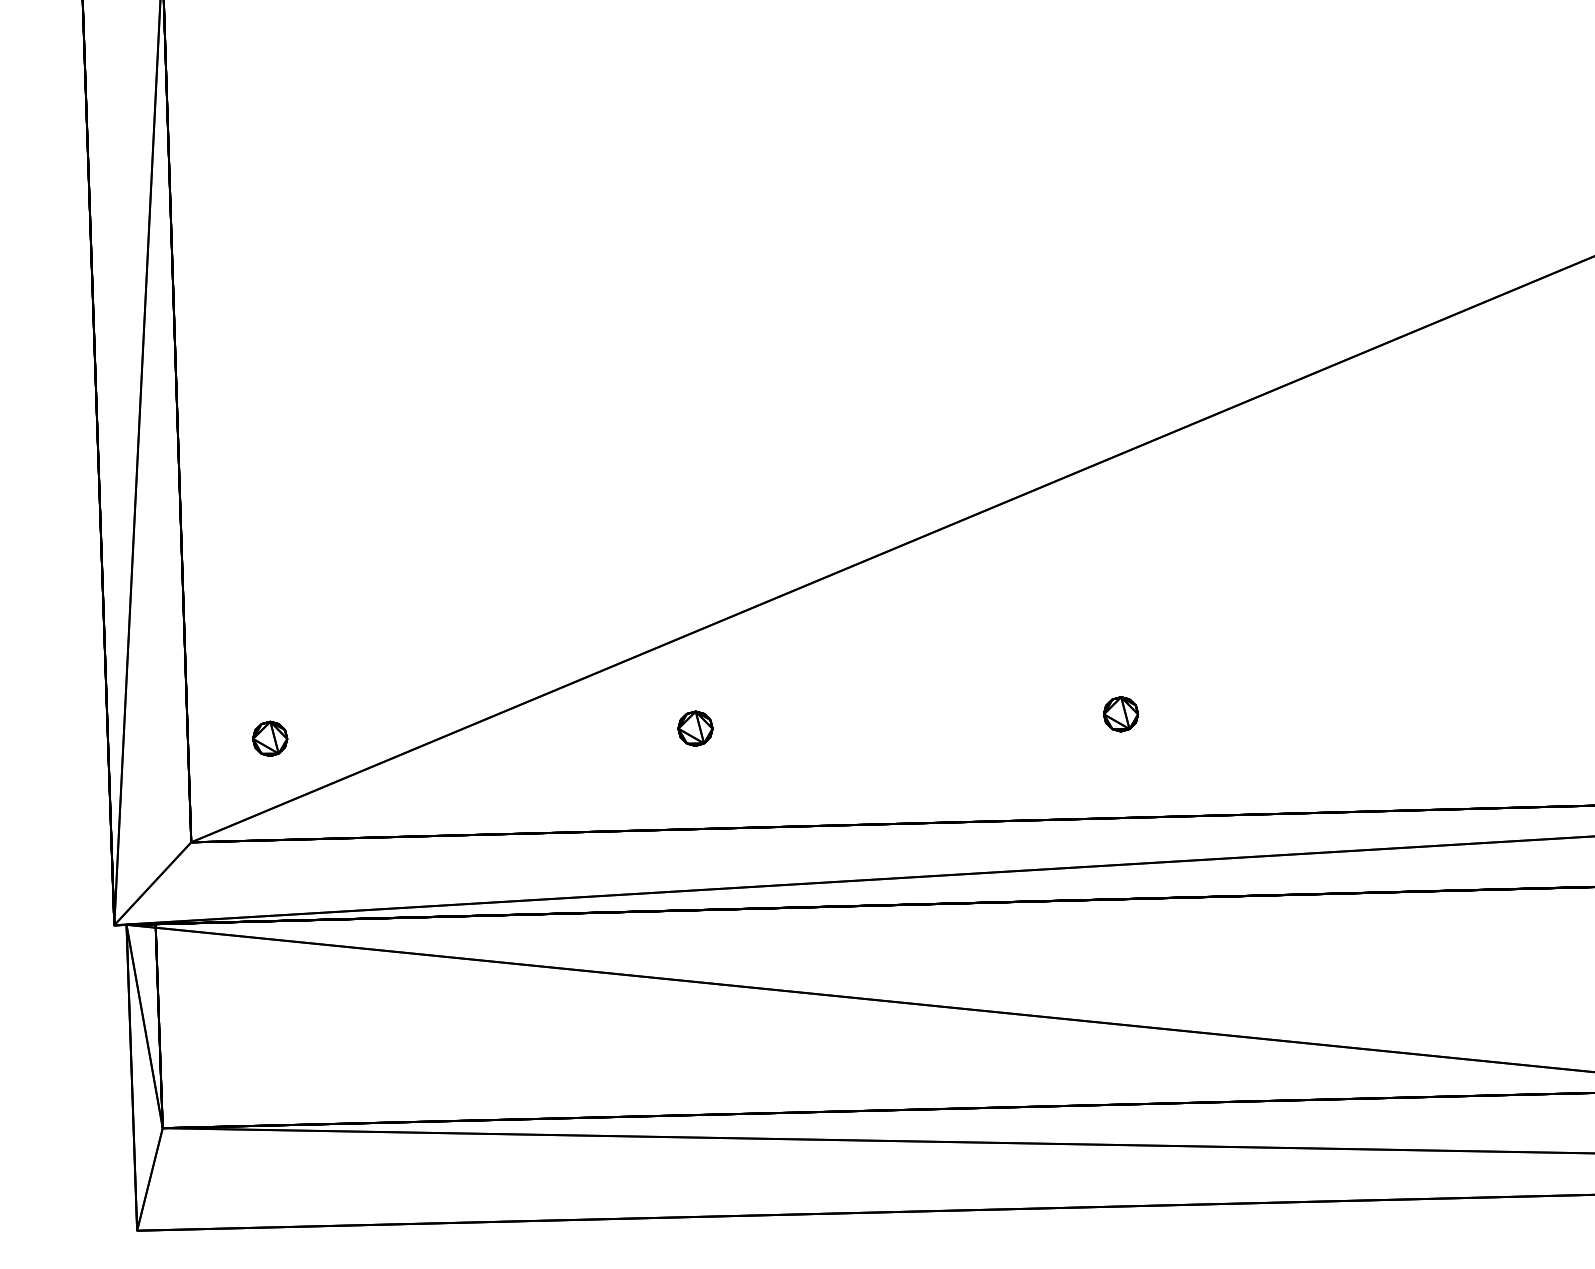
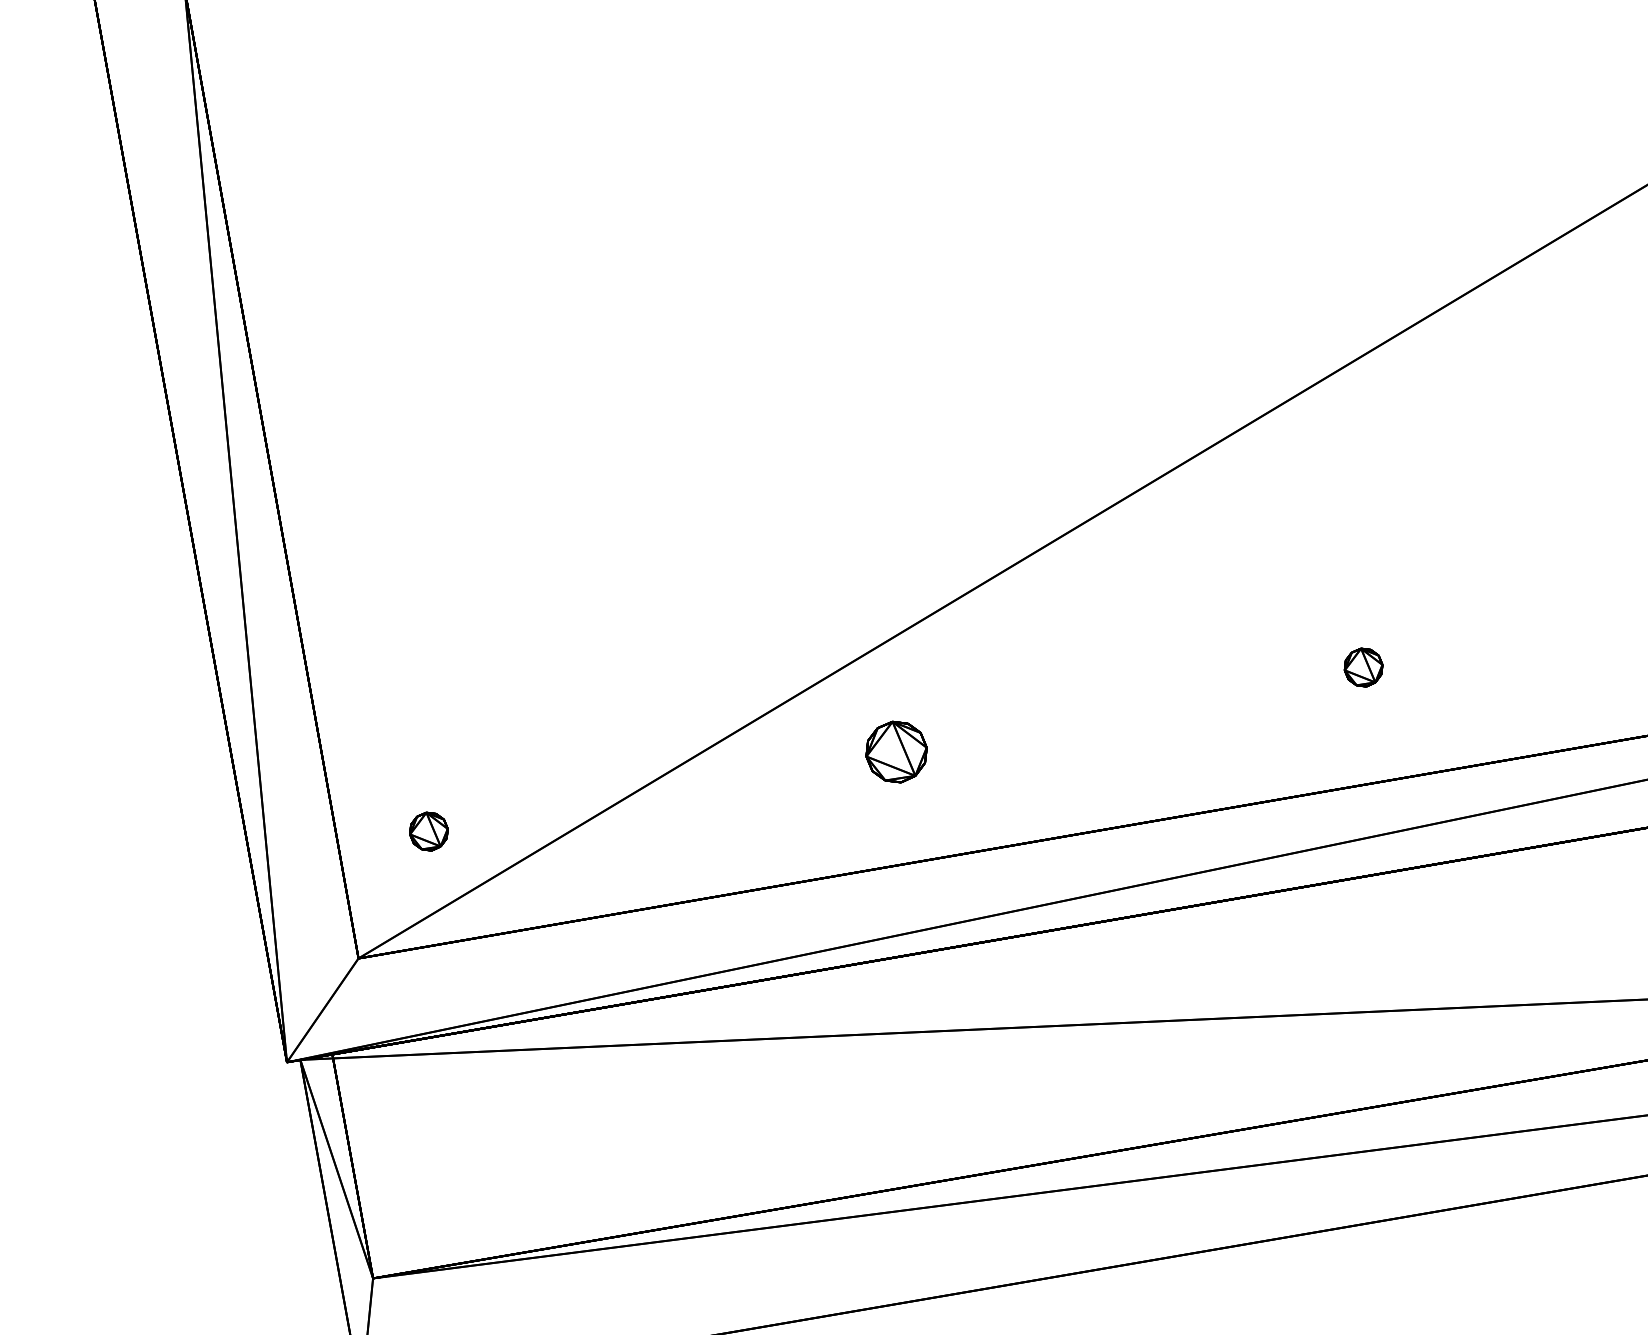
part: (695, 728) -> (896, 751), size x1.6

